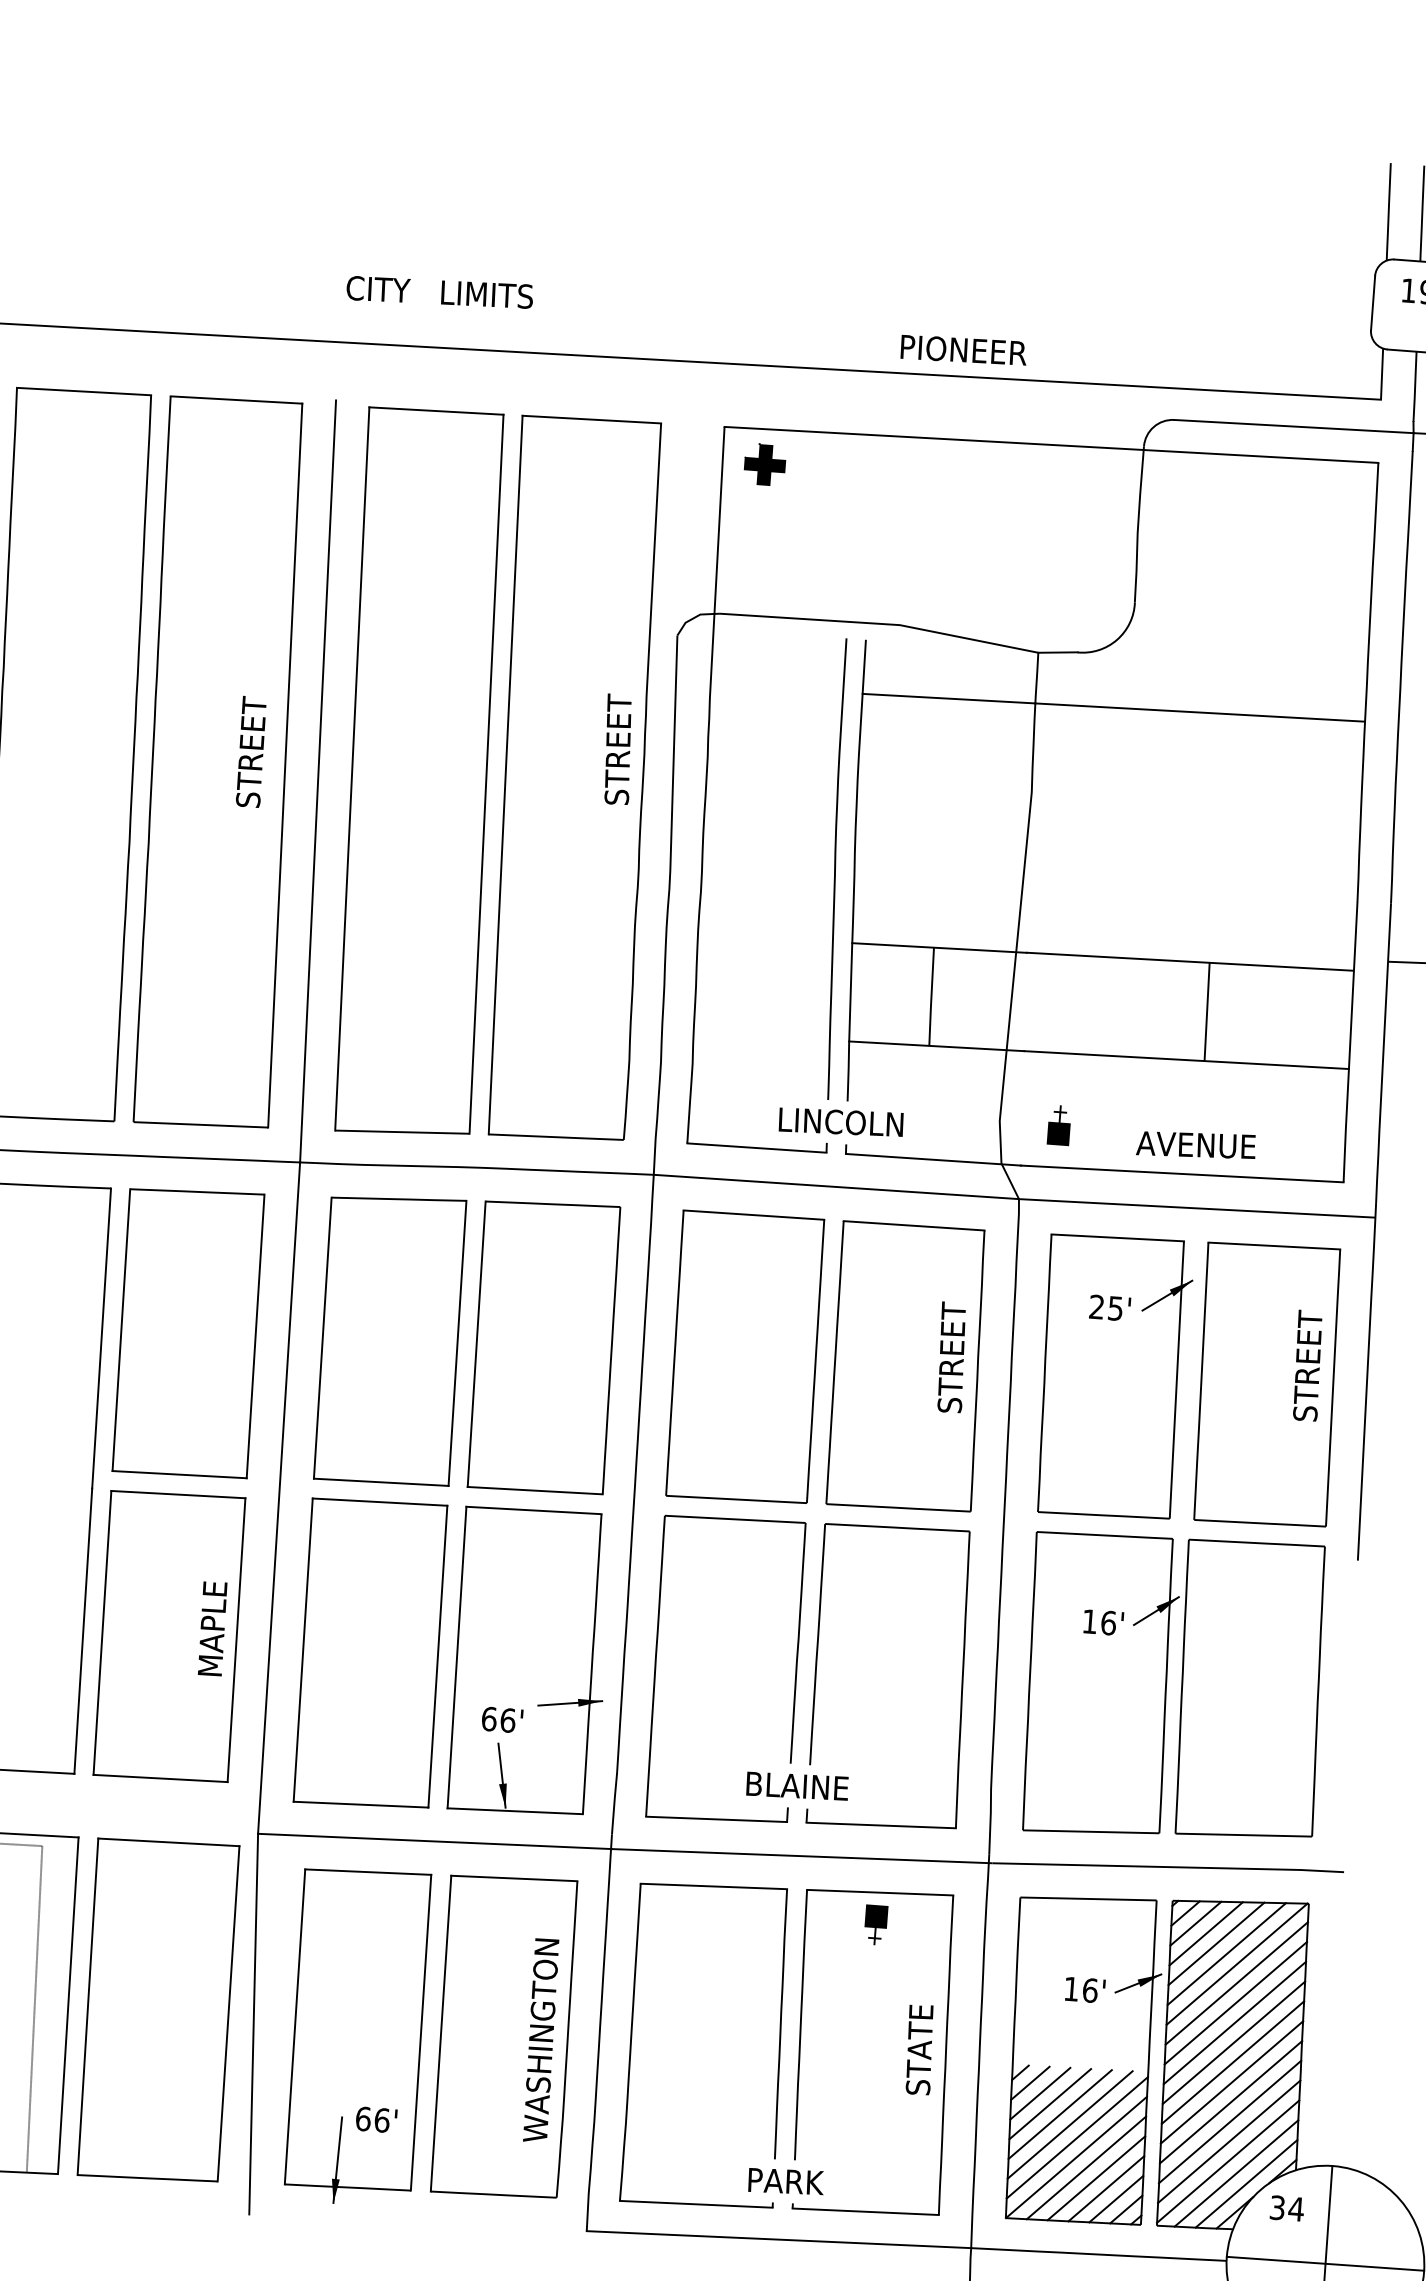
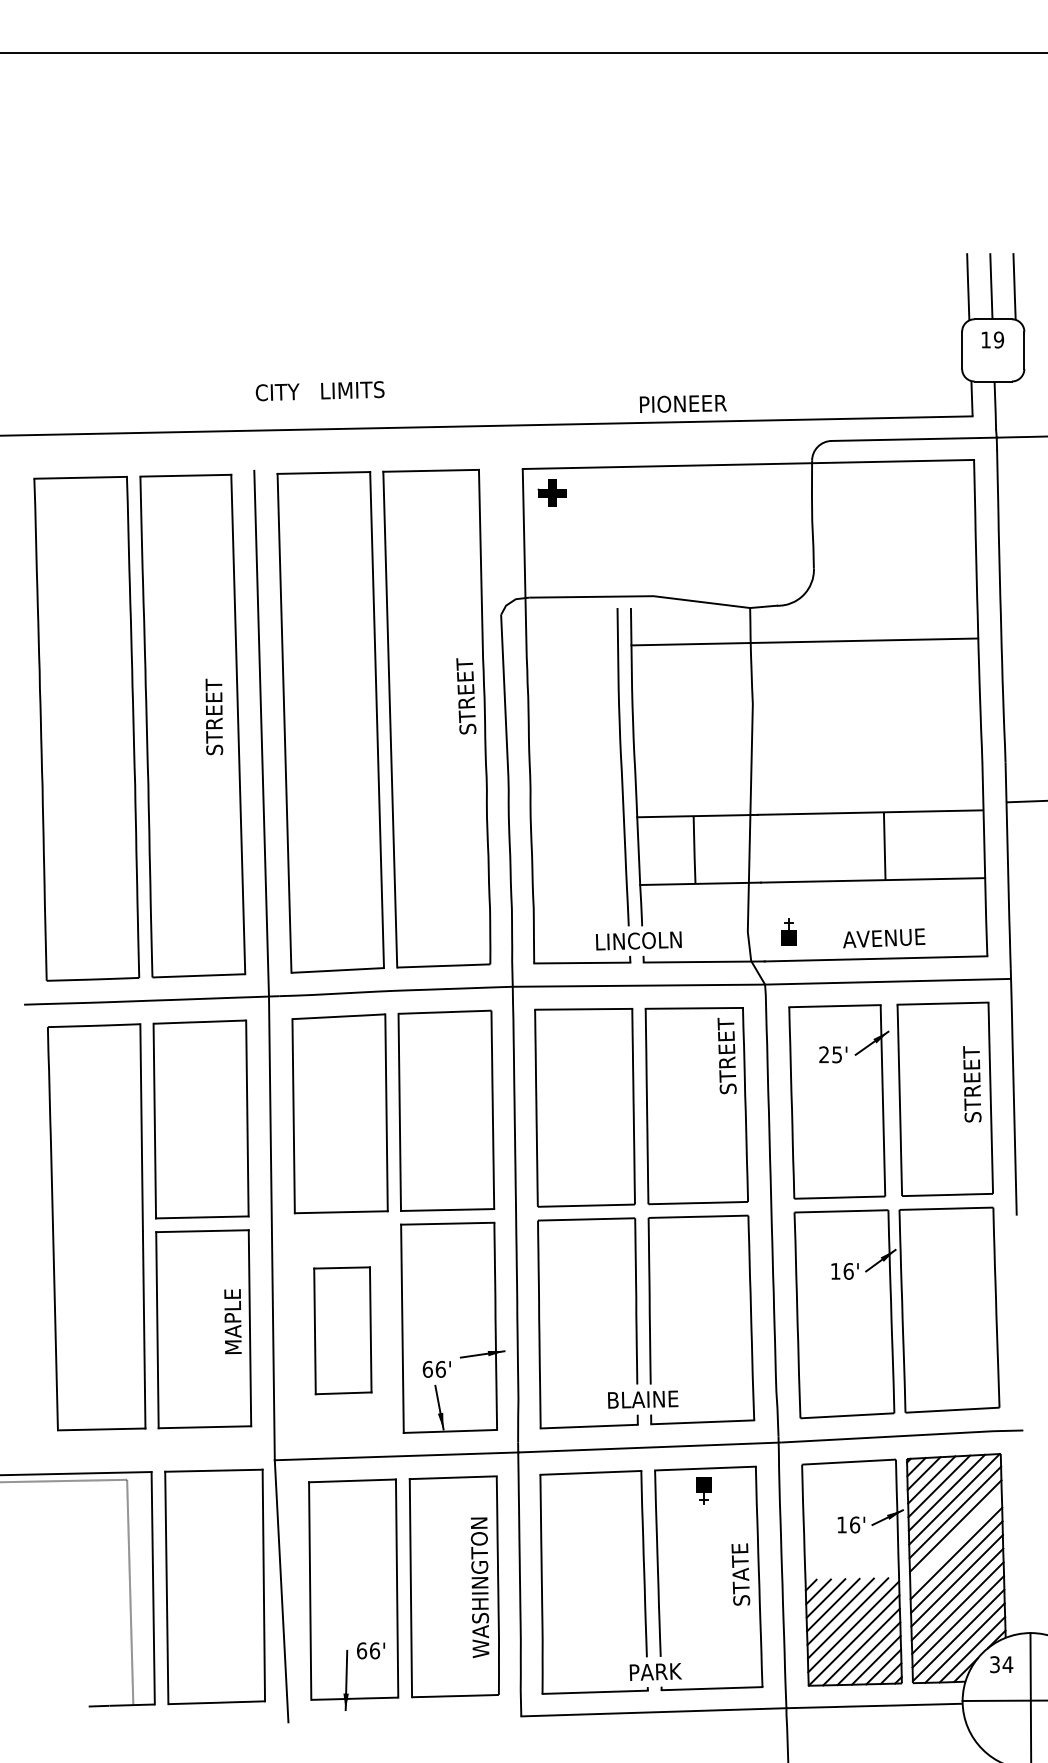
text: (951, 1356) -> (726, 1055), moved
part: (370, 1653) -> (342, 1330), size x0.6
line: (1234, 2022) -> (955, 1539), removed

